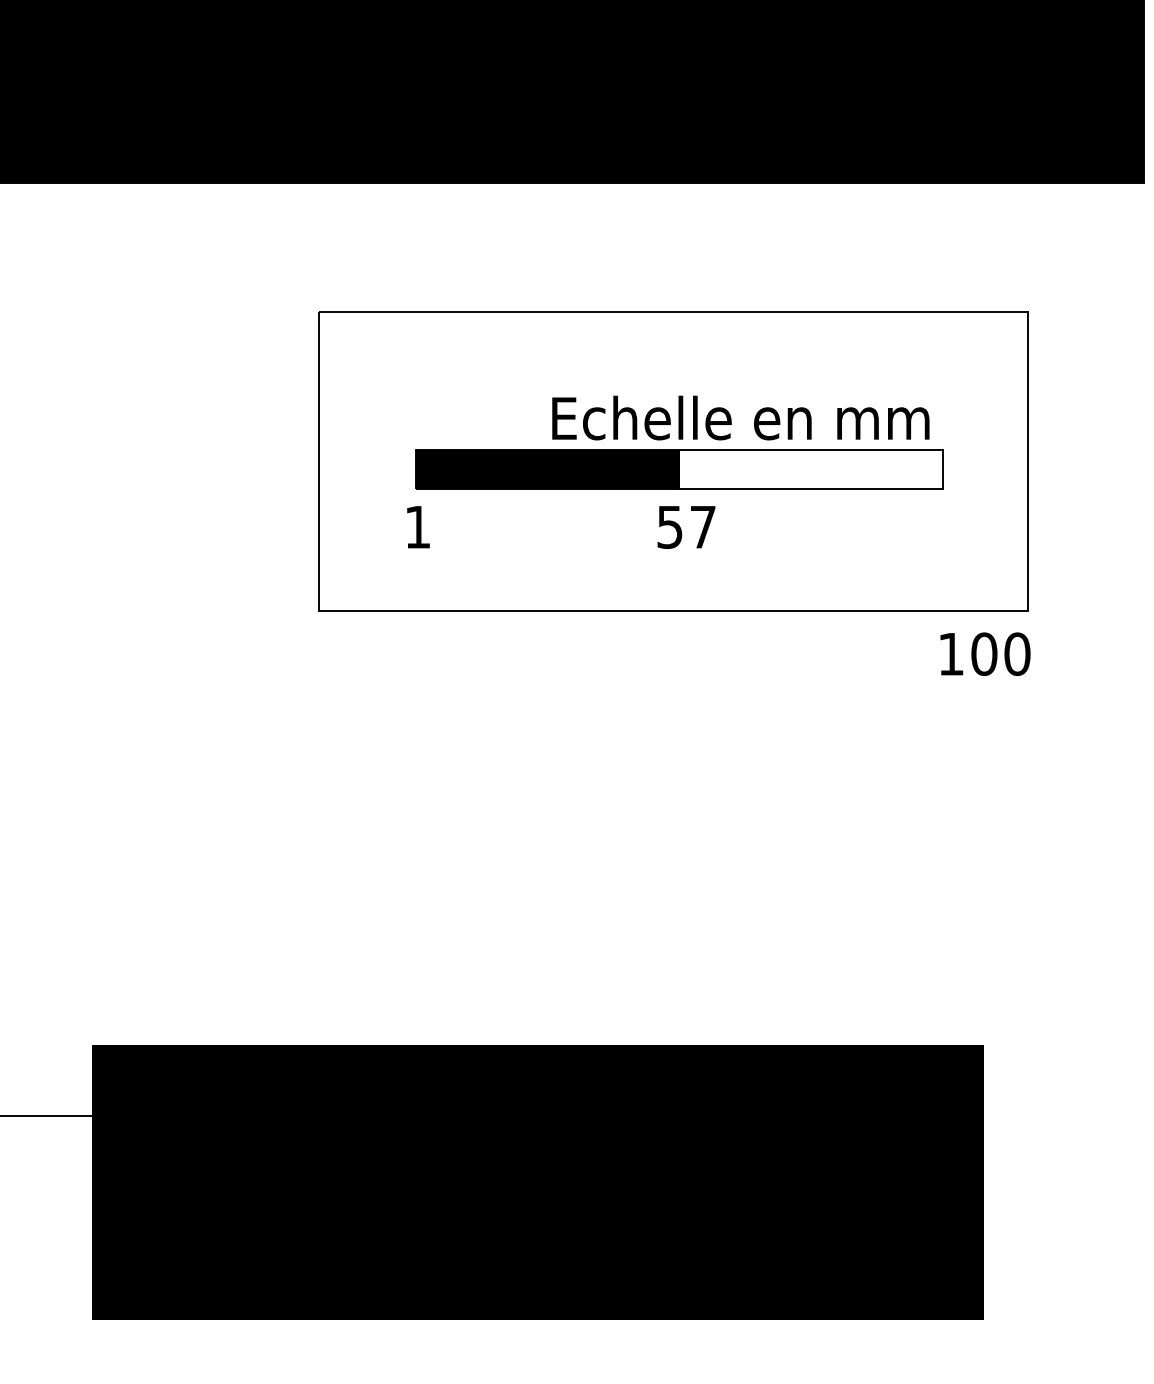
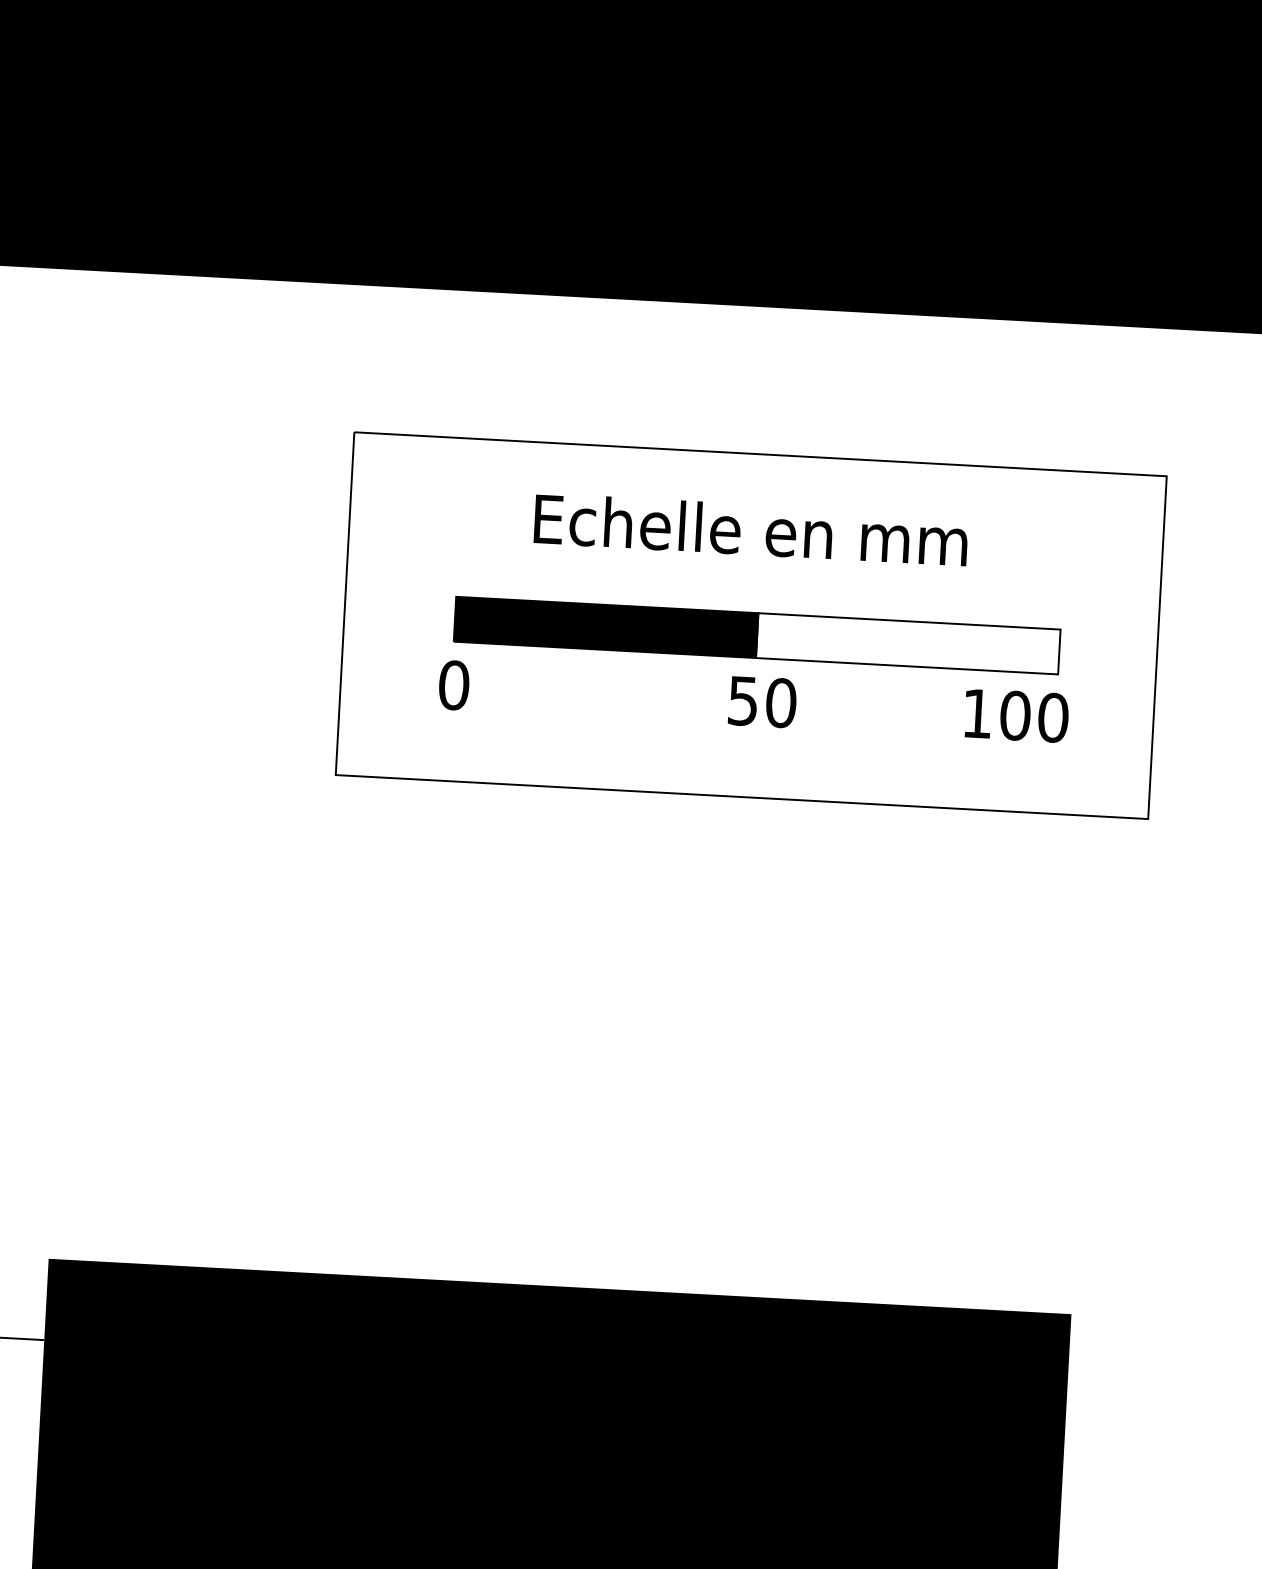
text: (740, 417) -> (750, 529), moved
text: (418, 526) -> (454, 684), 1 -> 0
text: (703, 527) -> (781, 703), 57 -> 50
text: (985, 653) -> (1016, 715), moved

